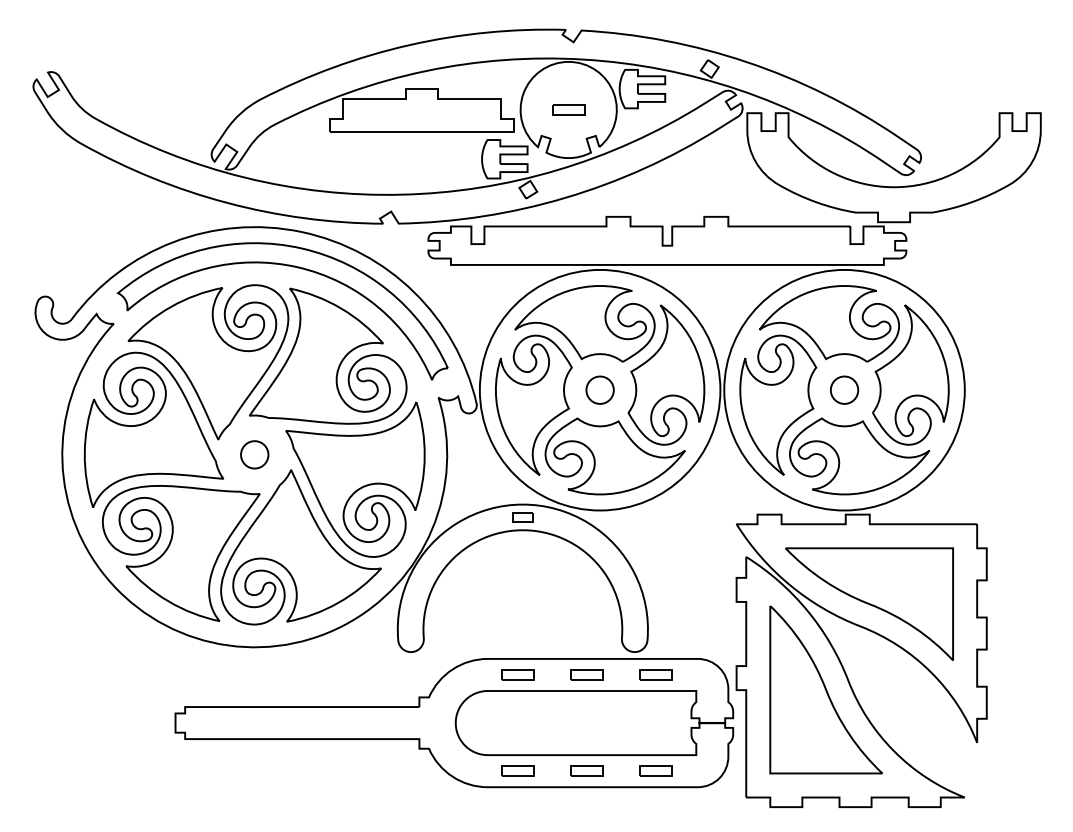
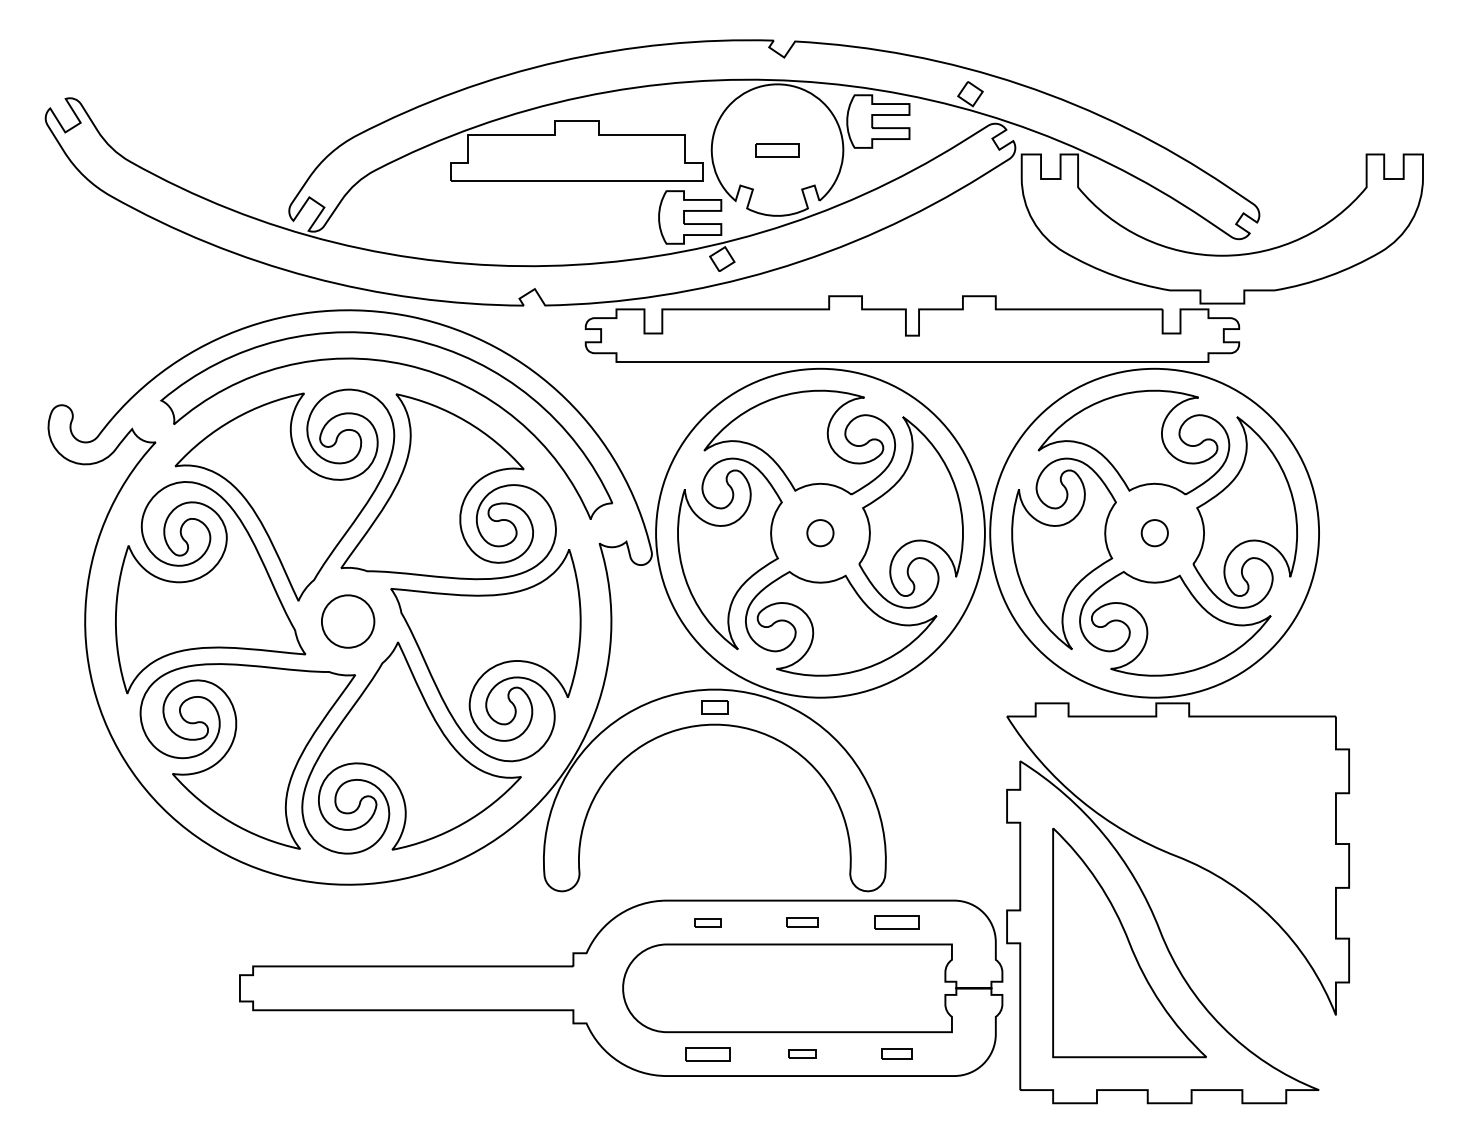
part: (599, 389) -> (819, 532), size x0.7
part: (844, 389) -> (1154, 532), size x0.7
part: (254, 454) -> (347, 621), size x1.4
part: (869, 603) -> (1188, 824), removed
part: (517, 674) -> (707, 921), size x0.6
part: (586, 674) -> (801, 921), size x0.7
part: (586, 770) -> (801, 1053), size x0.6
part: (655, 770) -> (896, 1053), size x0.7

